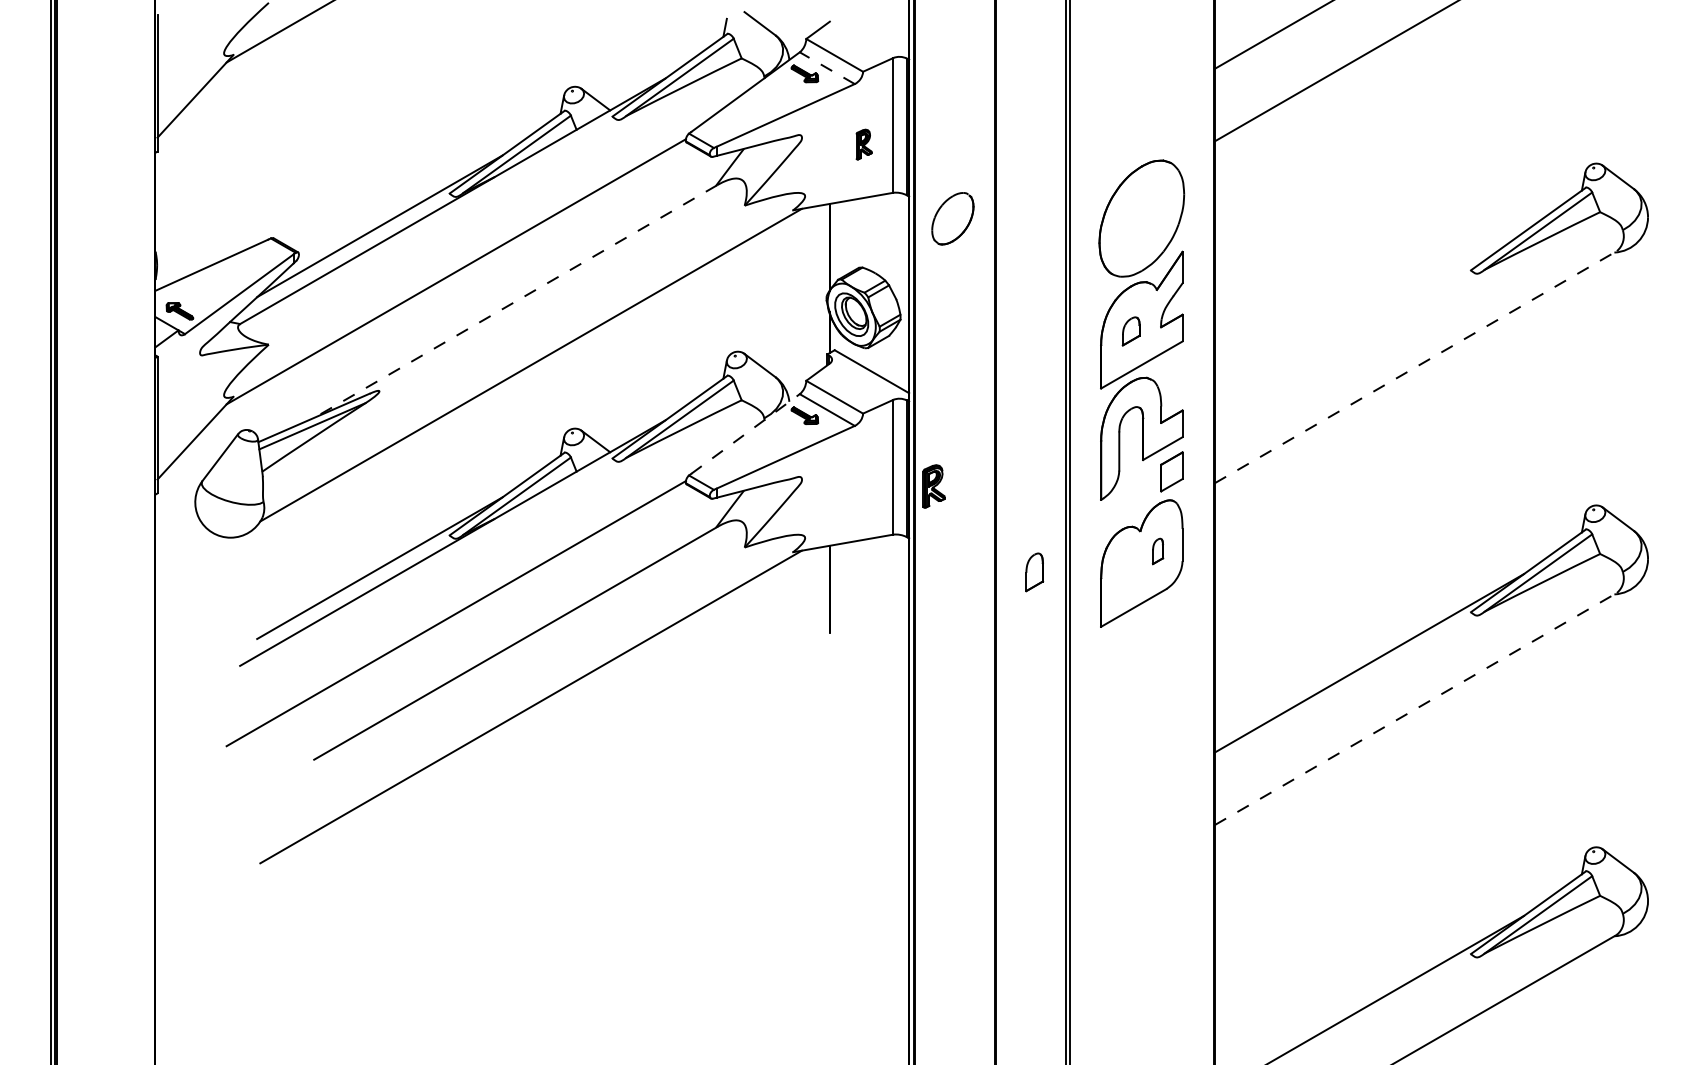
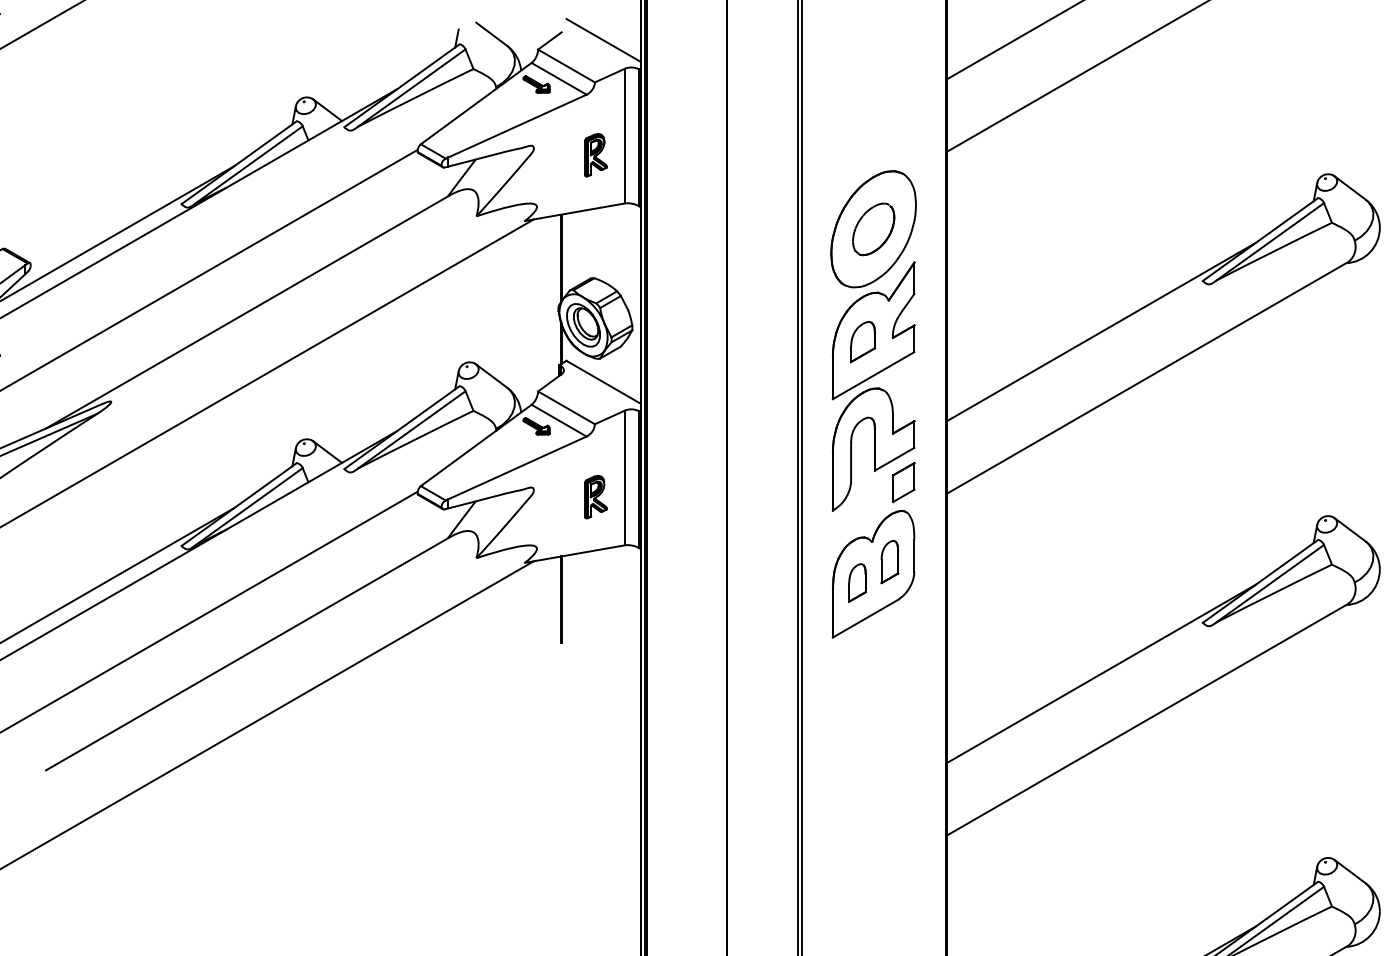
line: (871, 29) -> (603, 40), added
line: (827, 68) -> (559, 79), dashed -> solid
part: (863, 144) -> (595, 155), size x1.43
part: (952, 218) -> (873, 229), moved
line: (515, 301) -> (247, 312), dashed -> solid
line: (1368, 321) -> (1100, 332), added
part: (1131, 331) -> (863, 342), size x1.43
line: (1416, 366) -> (1148, 377), dashed -> solid
line: (745, 433) -> (477, 444), dashed -> solid
part: (933, 486) -> (595, 497), moved
part: (1157, 551) -> (889, 562), size x1.67
part: (1034, 572) -> (857, 583), moved
line: (1416, 708) -> (1148, 719), dashed -> solid

